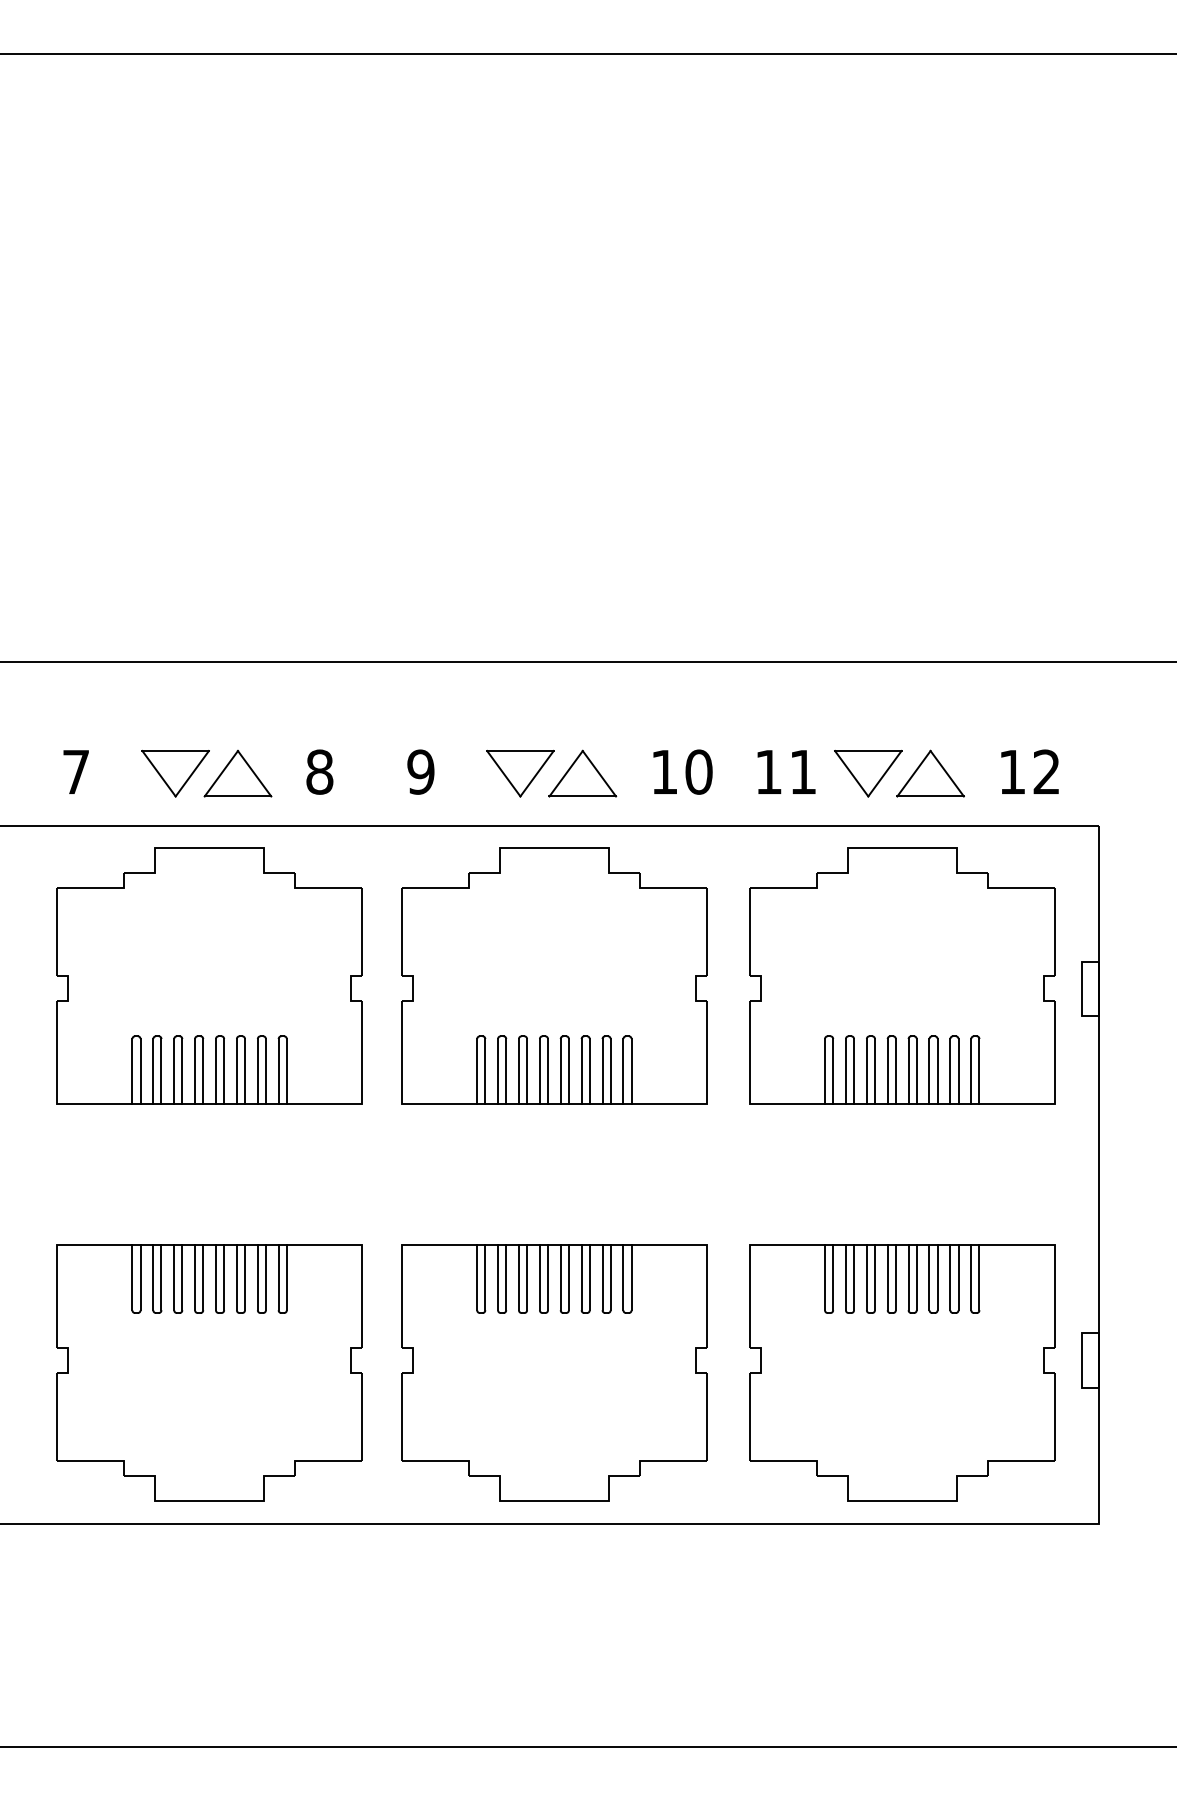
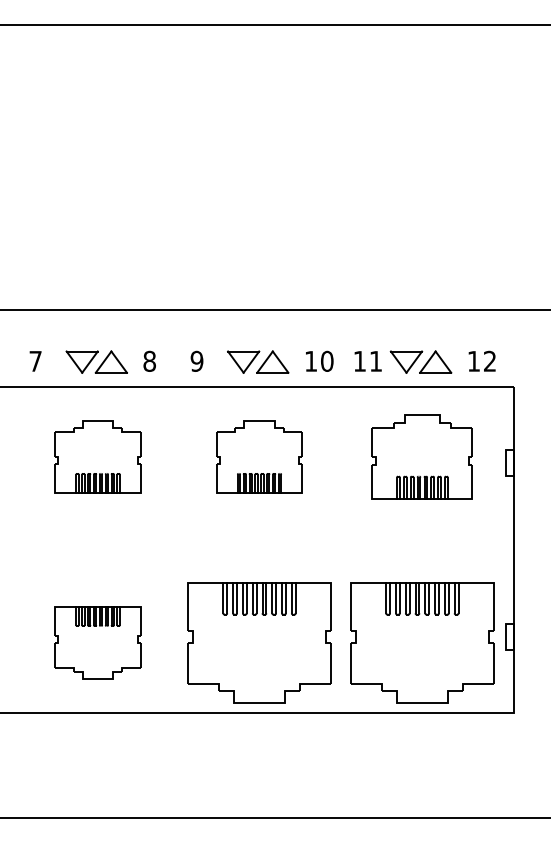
part: (208, 975) -> (97, 456), size x0.6
part: (554, 975) -> (259, 456), size x0.6
part: (902, 975) -> (422, 456), size x0.7
part: (208, 1372) -> (97, 642), size x0.6

